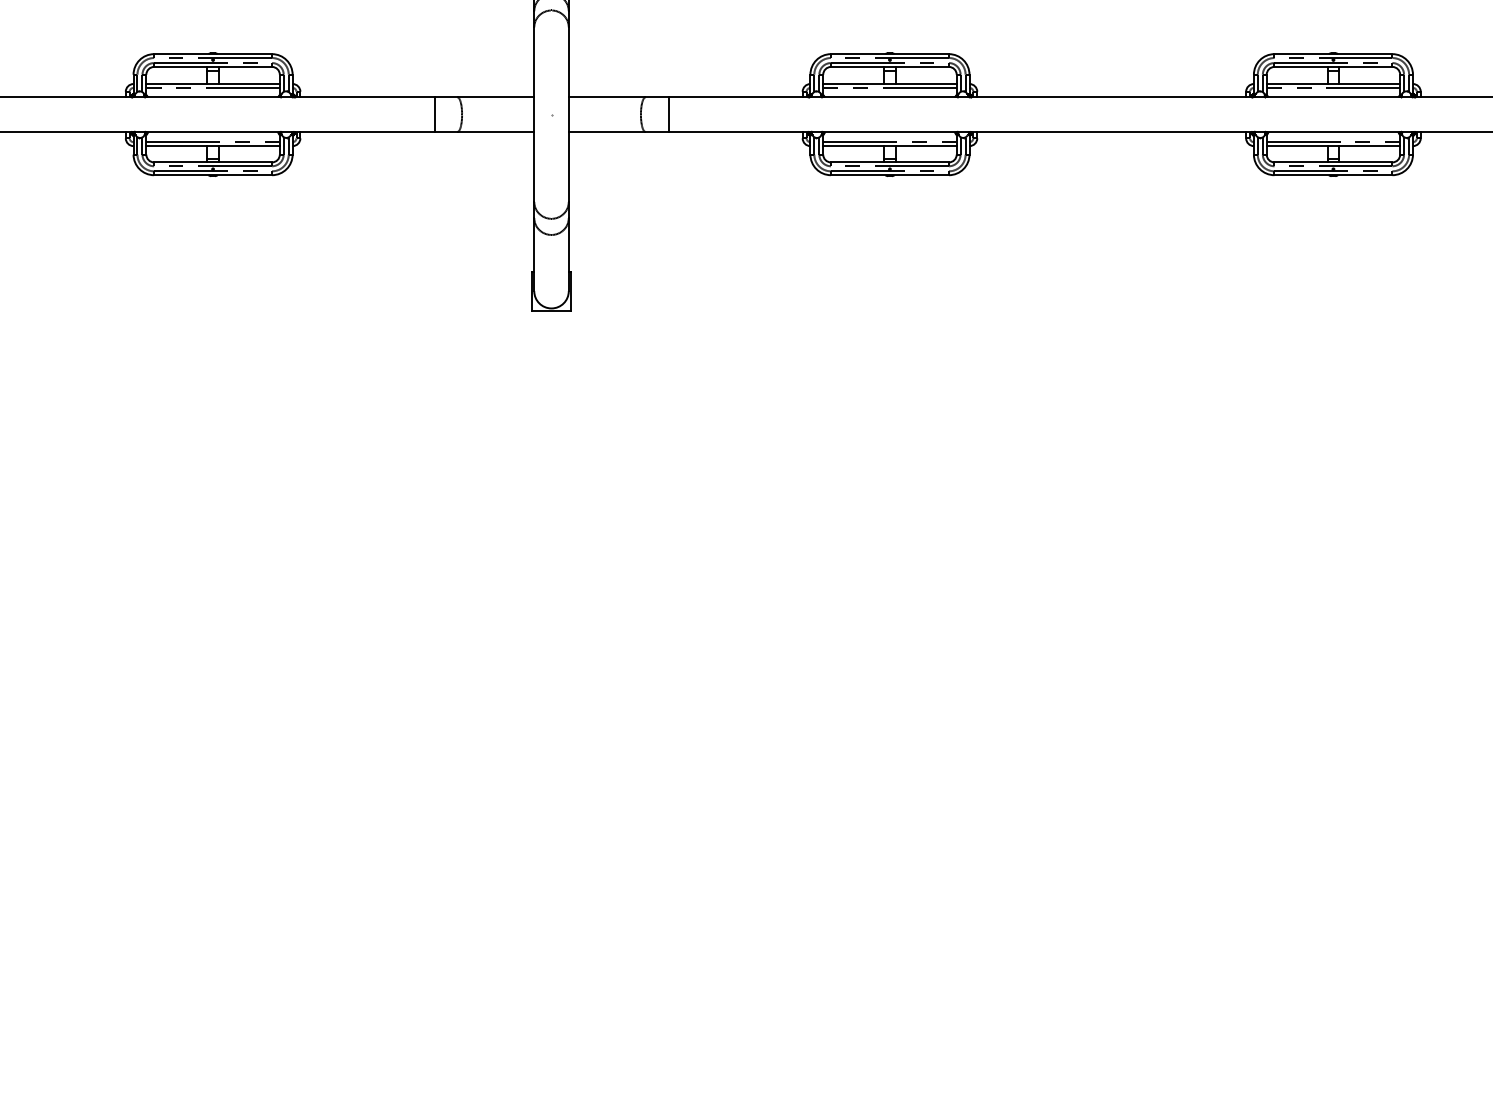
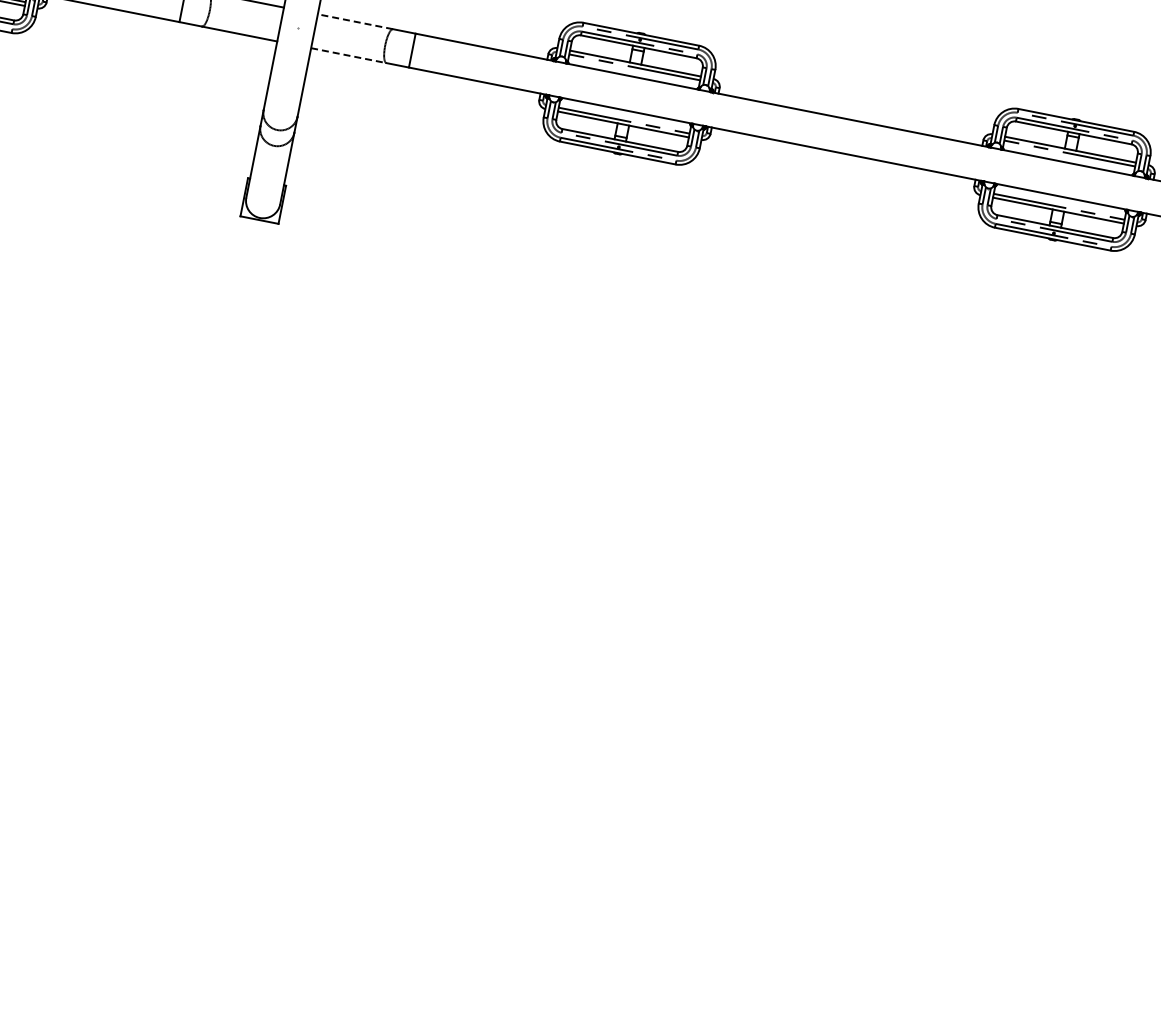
line: (606, 97) -> (354, 21), solid -> dashed
line: (607, 131) -> (349, 55), solid -> dashed

